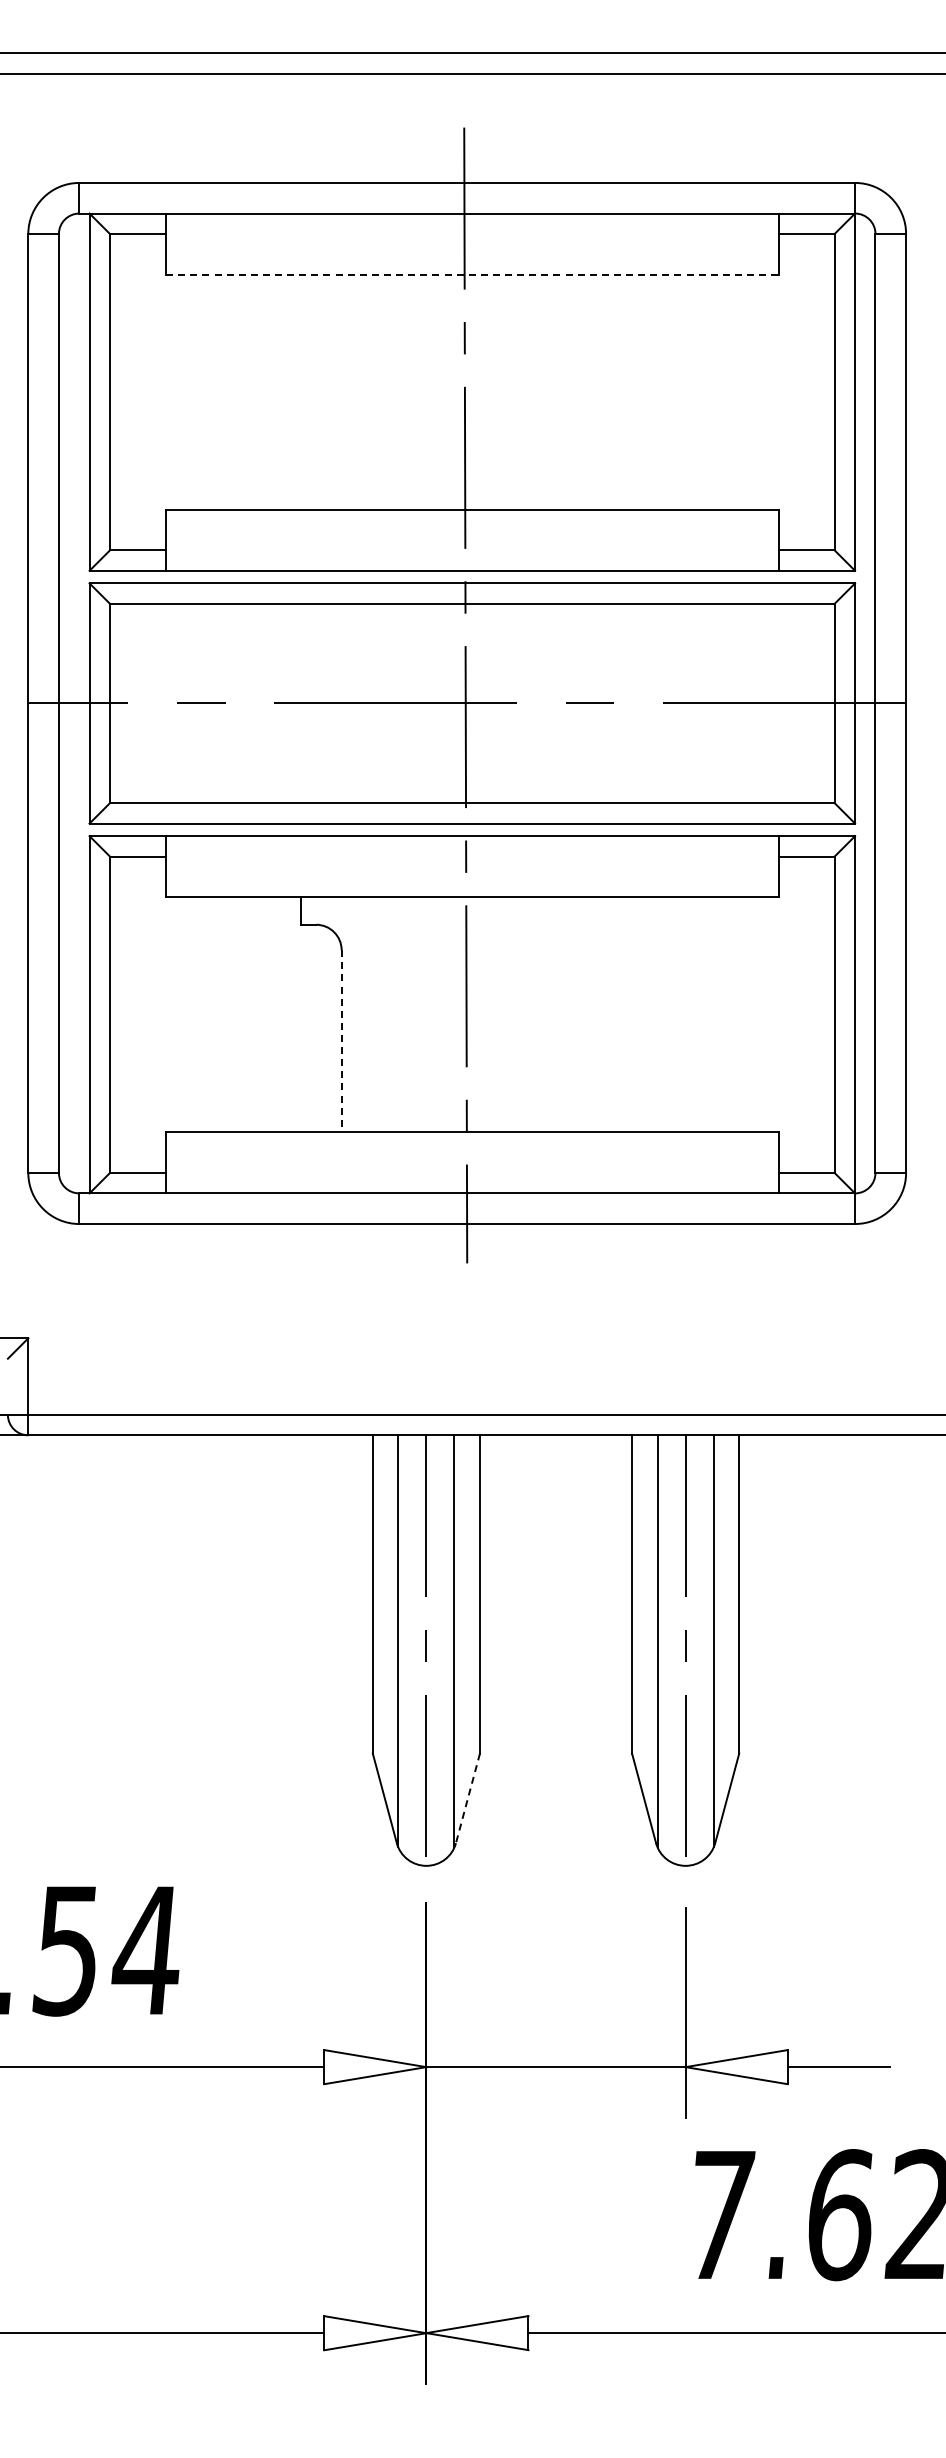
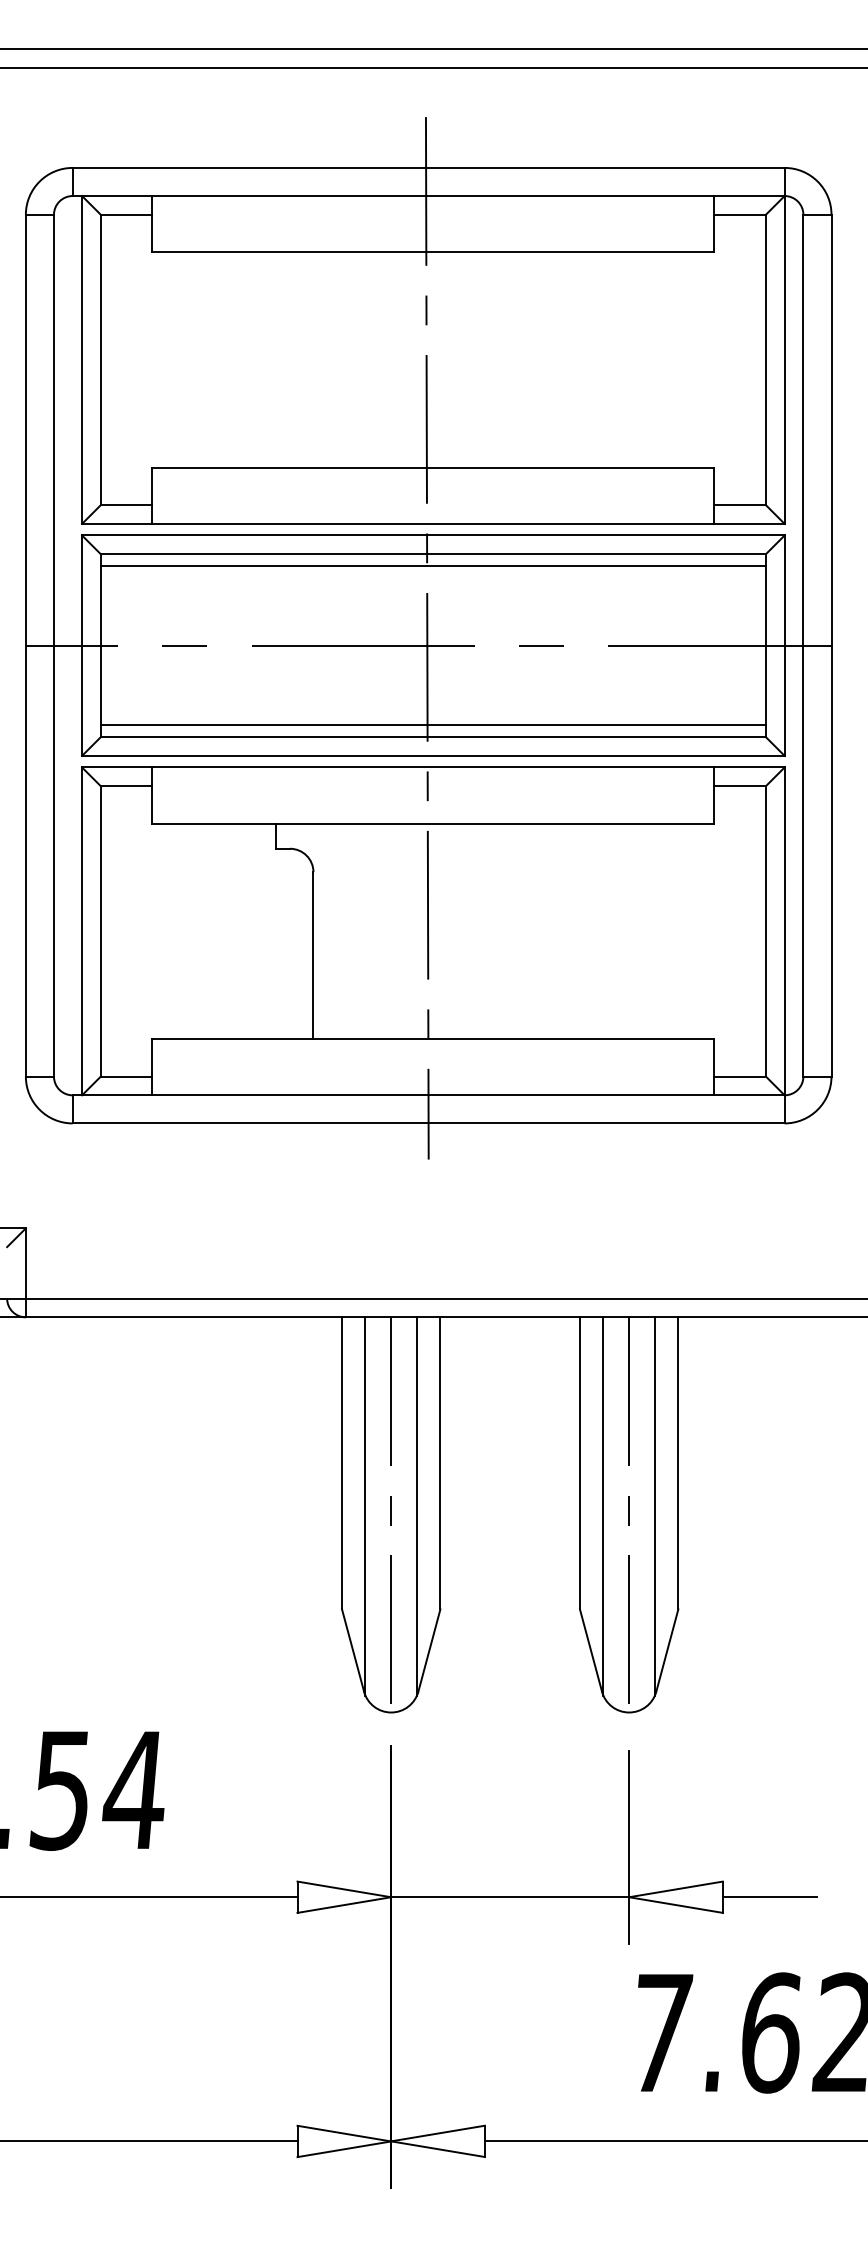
line: (472, 274) -> (433, 251), dashed -> solid
line: (471, 616) -> (432, 565), added
line: (471, 790) -> (432, 725), added
line: (341, 1041) -> (313, 955), dashed -> solid
line: (467, 1798) -> (428, 1650), dashed -> solid

